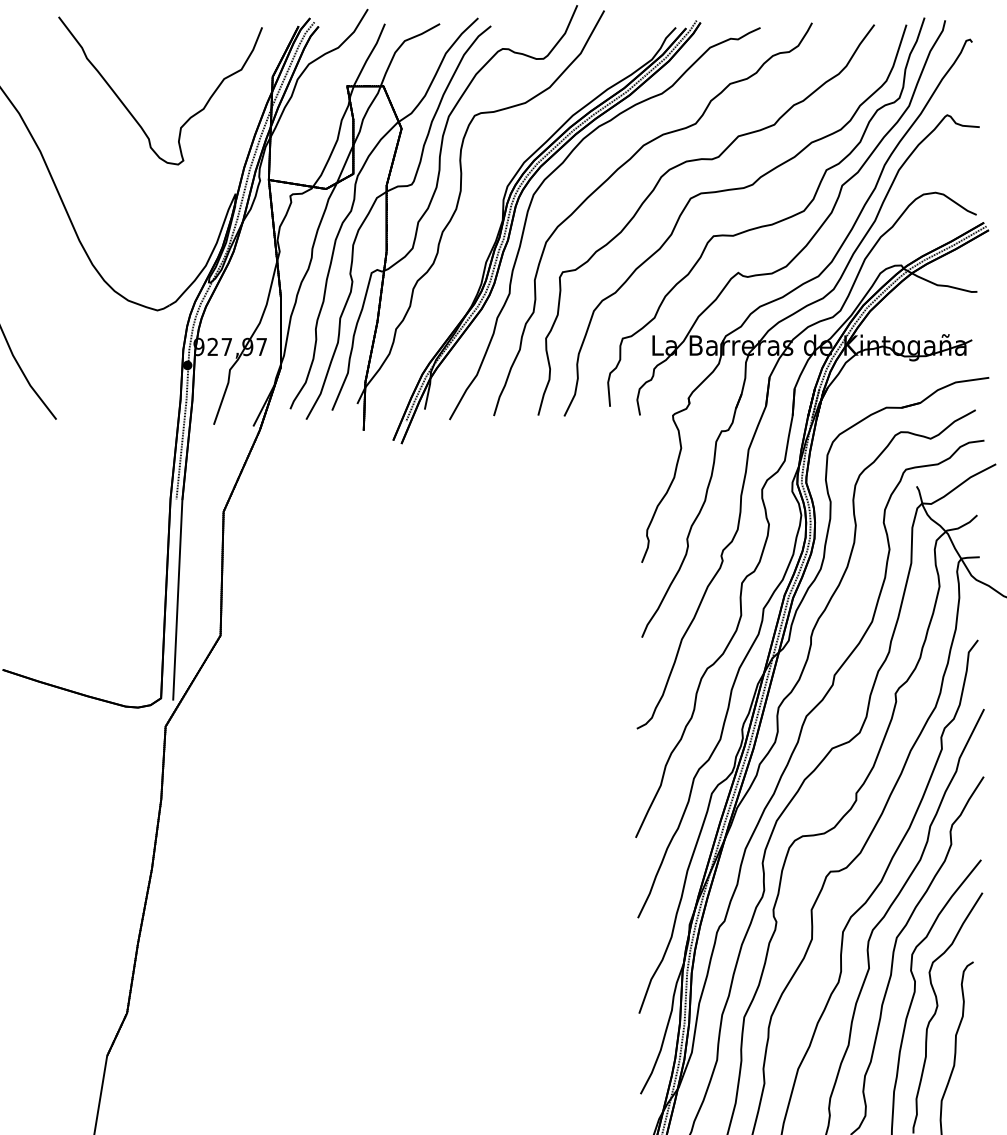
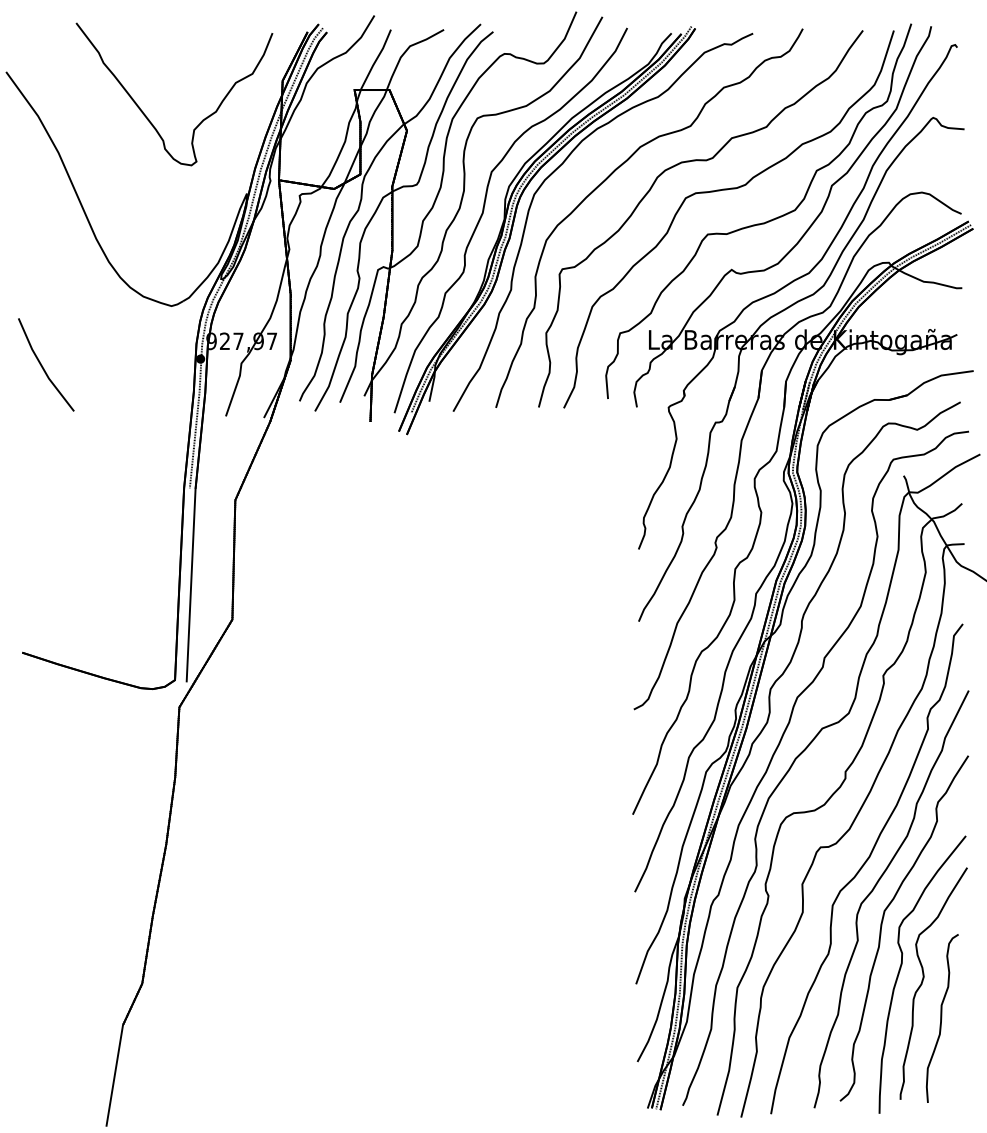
part: (480, 215) -> (483, 214), added

